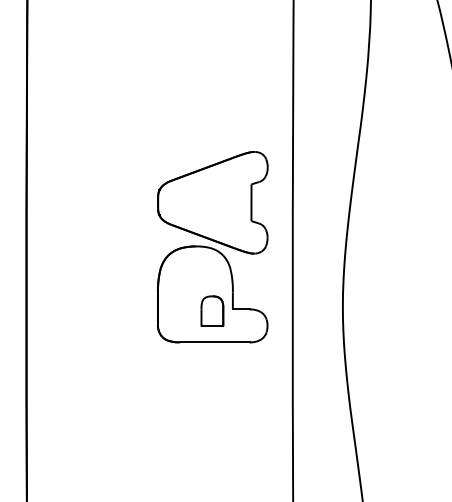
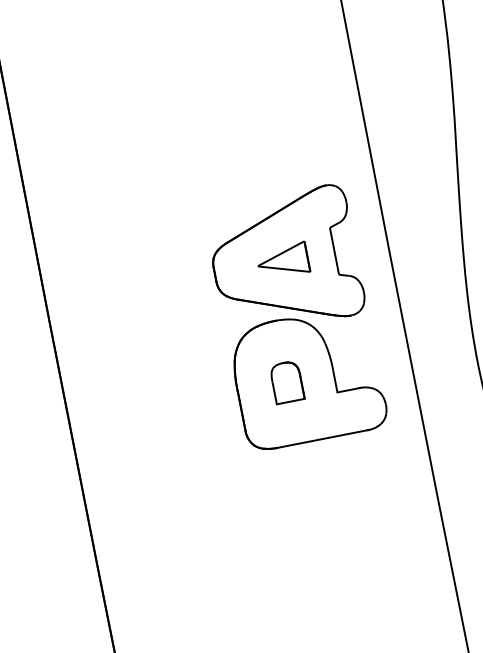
part: (211, 202) -> (283, 260), added
part: (212, 310) -> (286, 381), moved

